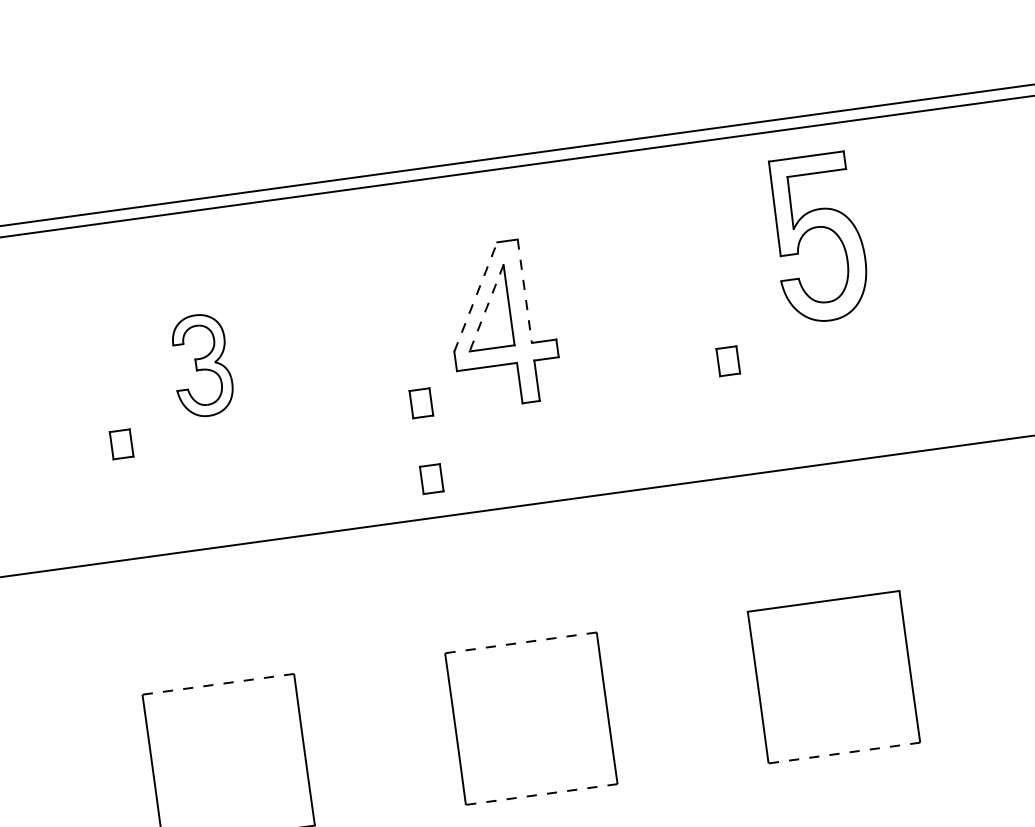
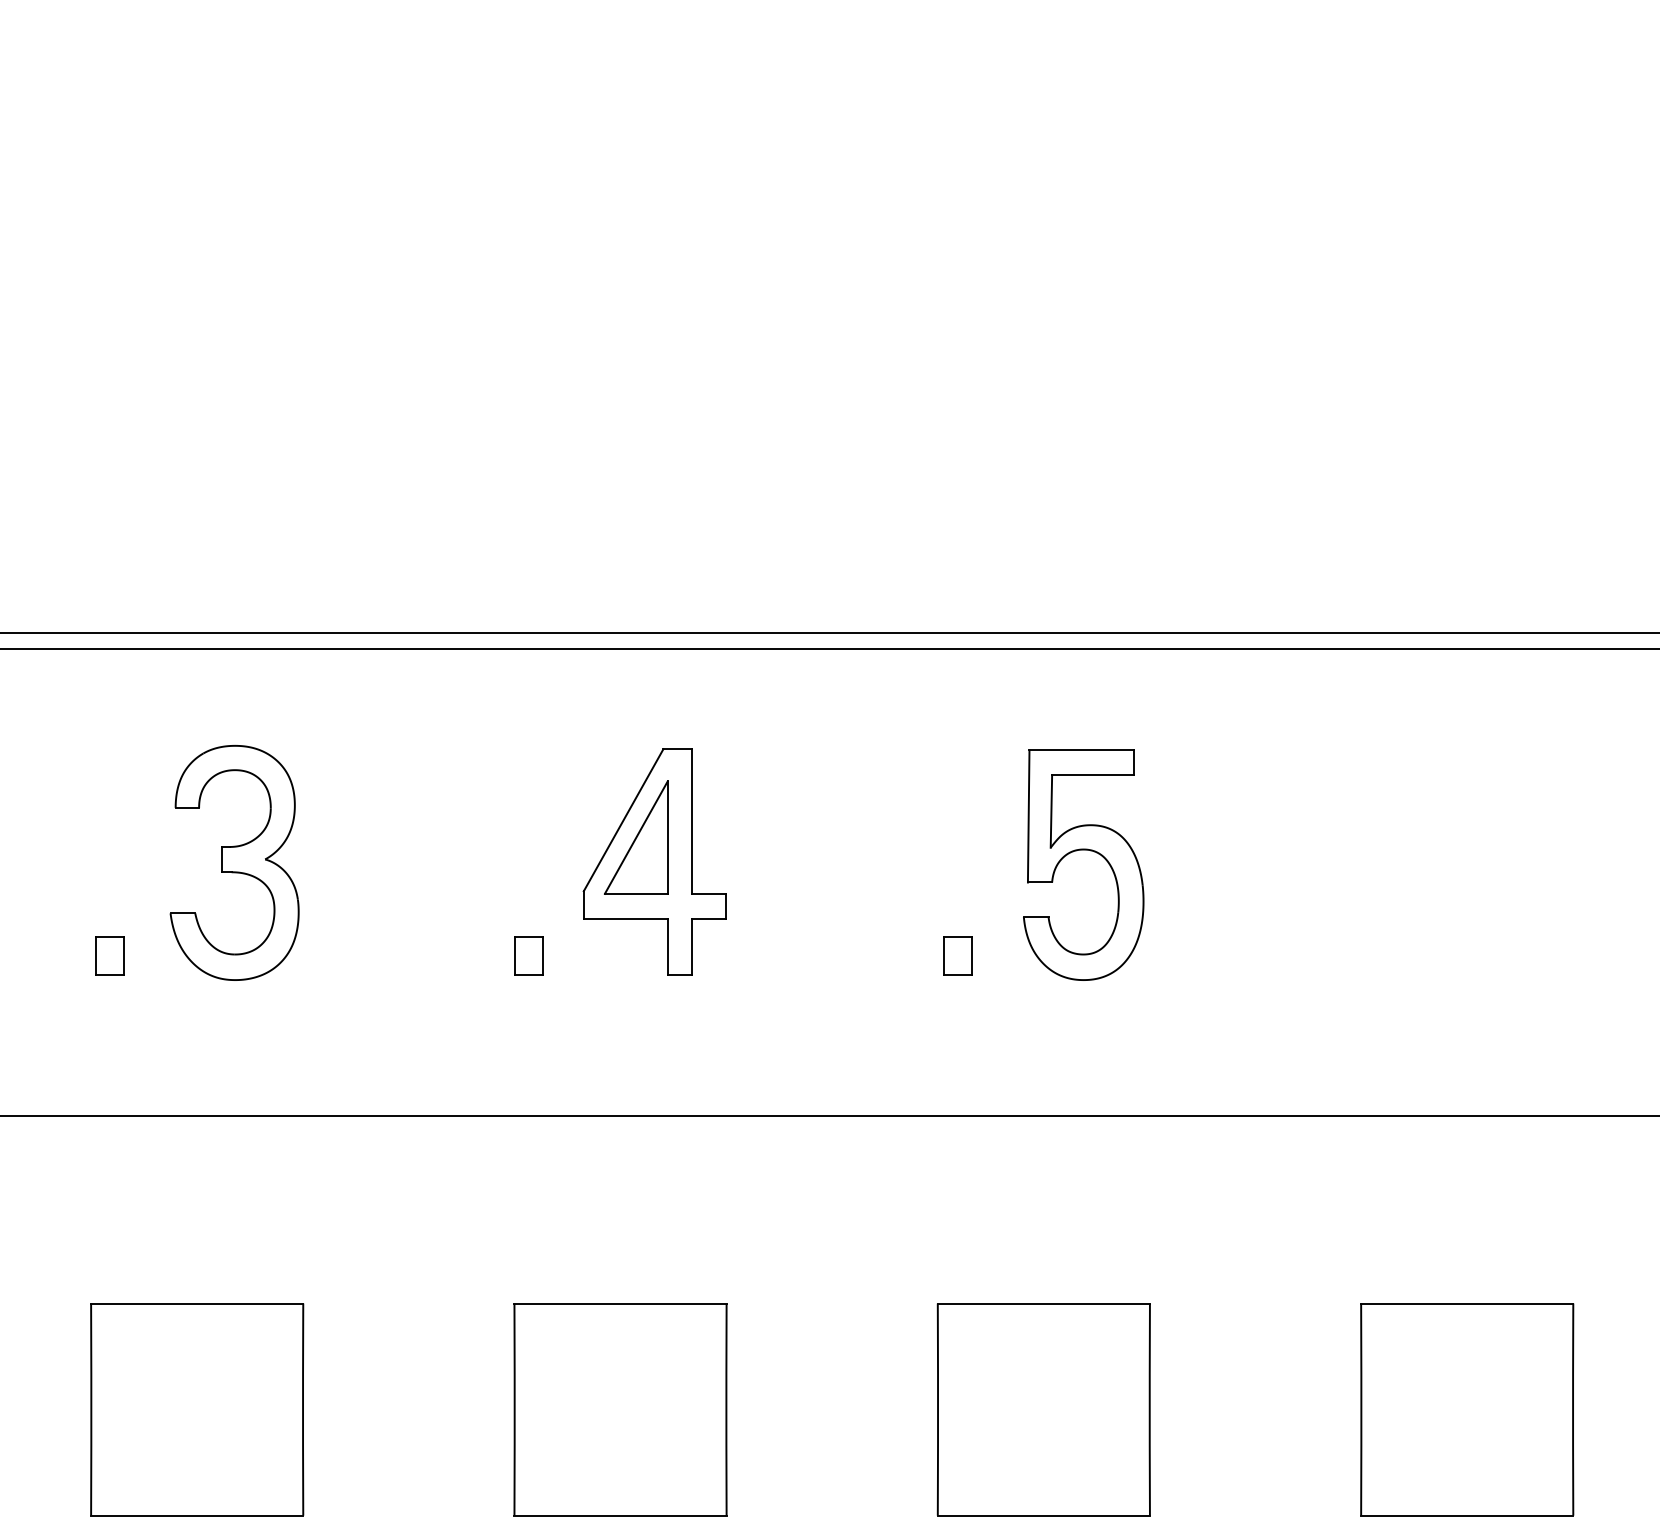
part: (817, 227) -> (1083, 850), moved
line: (524, 291) -> (691, 822), dashed -> solid
line: (475, 296) -> (623, 819), dashed -> solid
line: (486, 308) -> (636, 838), dashed -> solid
part: (201, 365) -> (234, 862), size x1.67
part: (431, 478) -> (528, 1061), removed
line: (520, 642) -> (620, 1303), dashed -> solid
line: (217, 684) -> (196, 1303), dashed -> solid
line: (844, 752) -> (1043, 1515), dashed -> solid
line: (541, 794) -> (620, 1515), dashed -> solid

